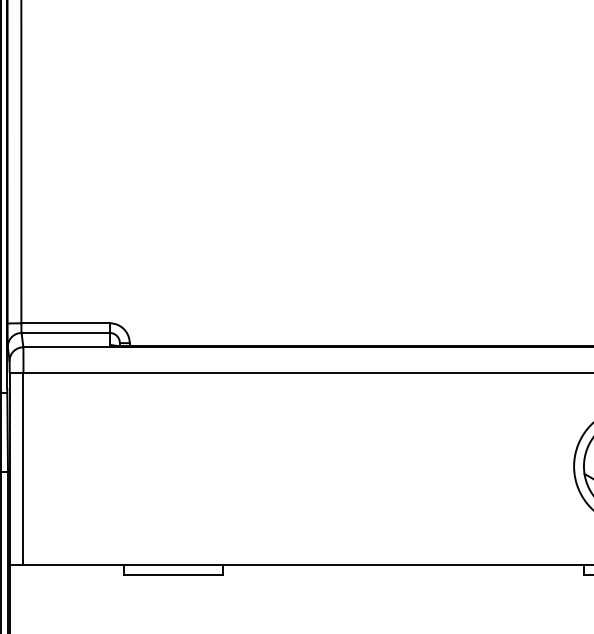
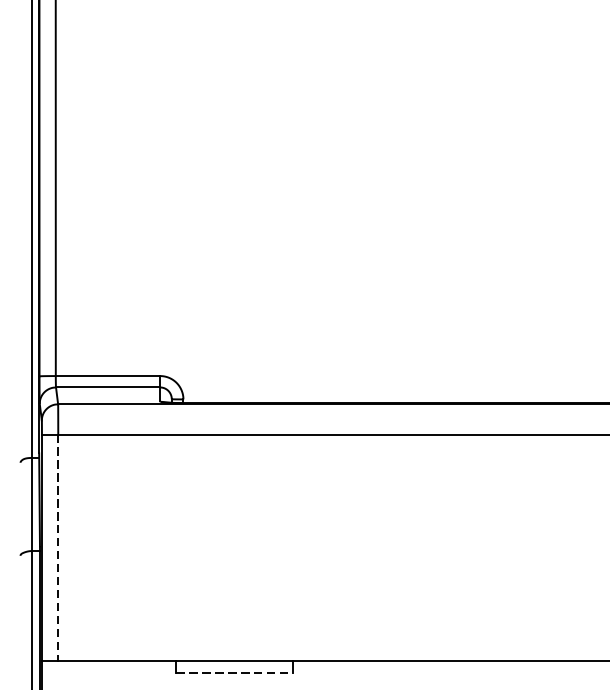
line: (23, 469) -> (58, 548), solid -> dashed
line: (173, 575) -> (235, 673), solid -> dashed

